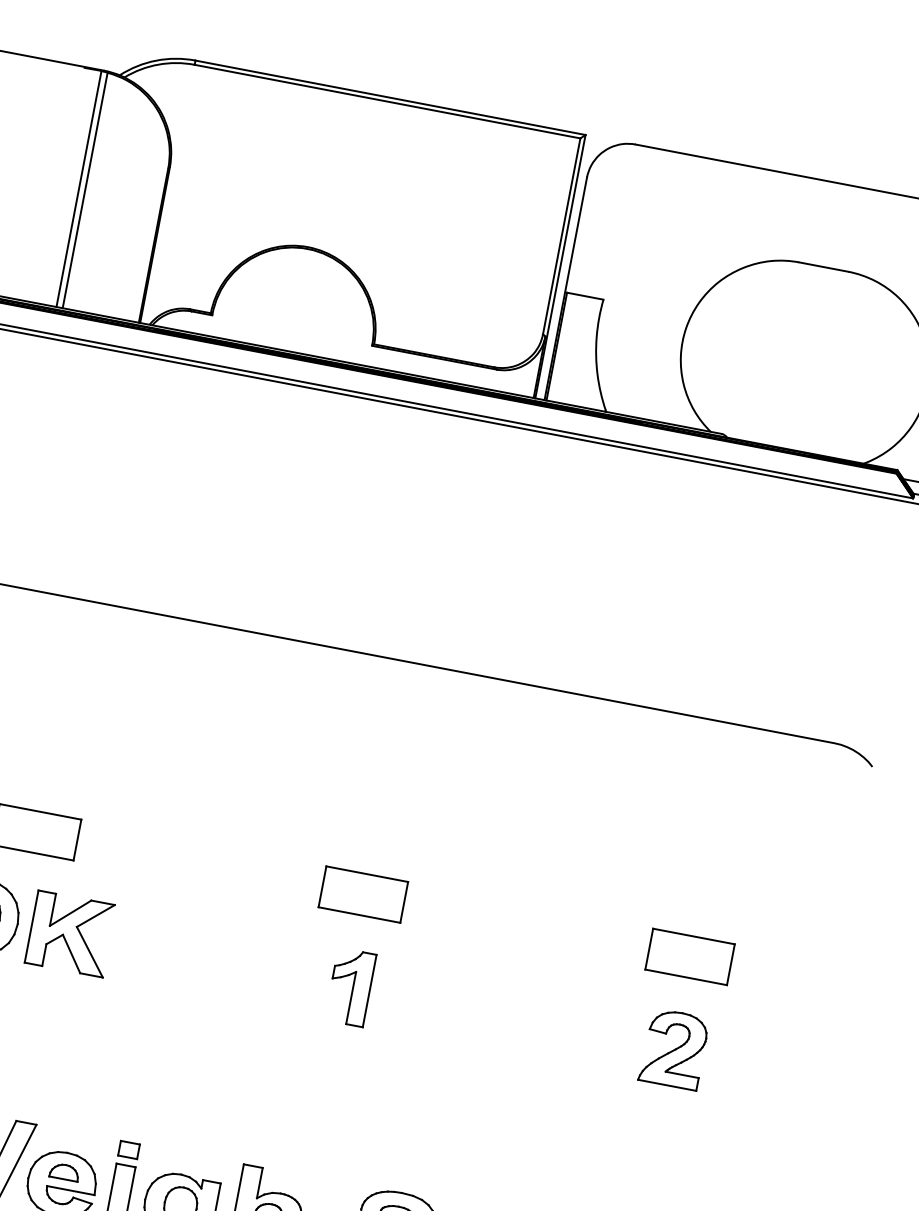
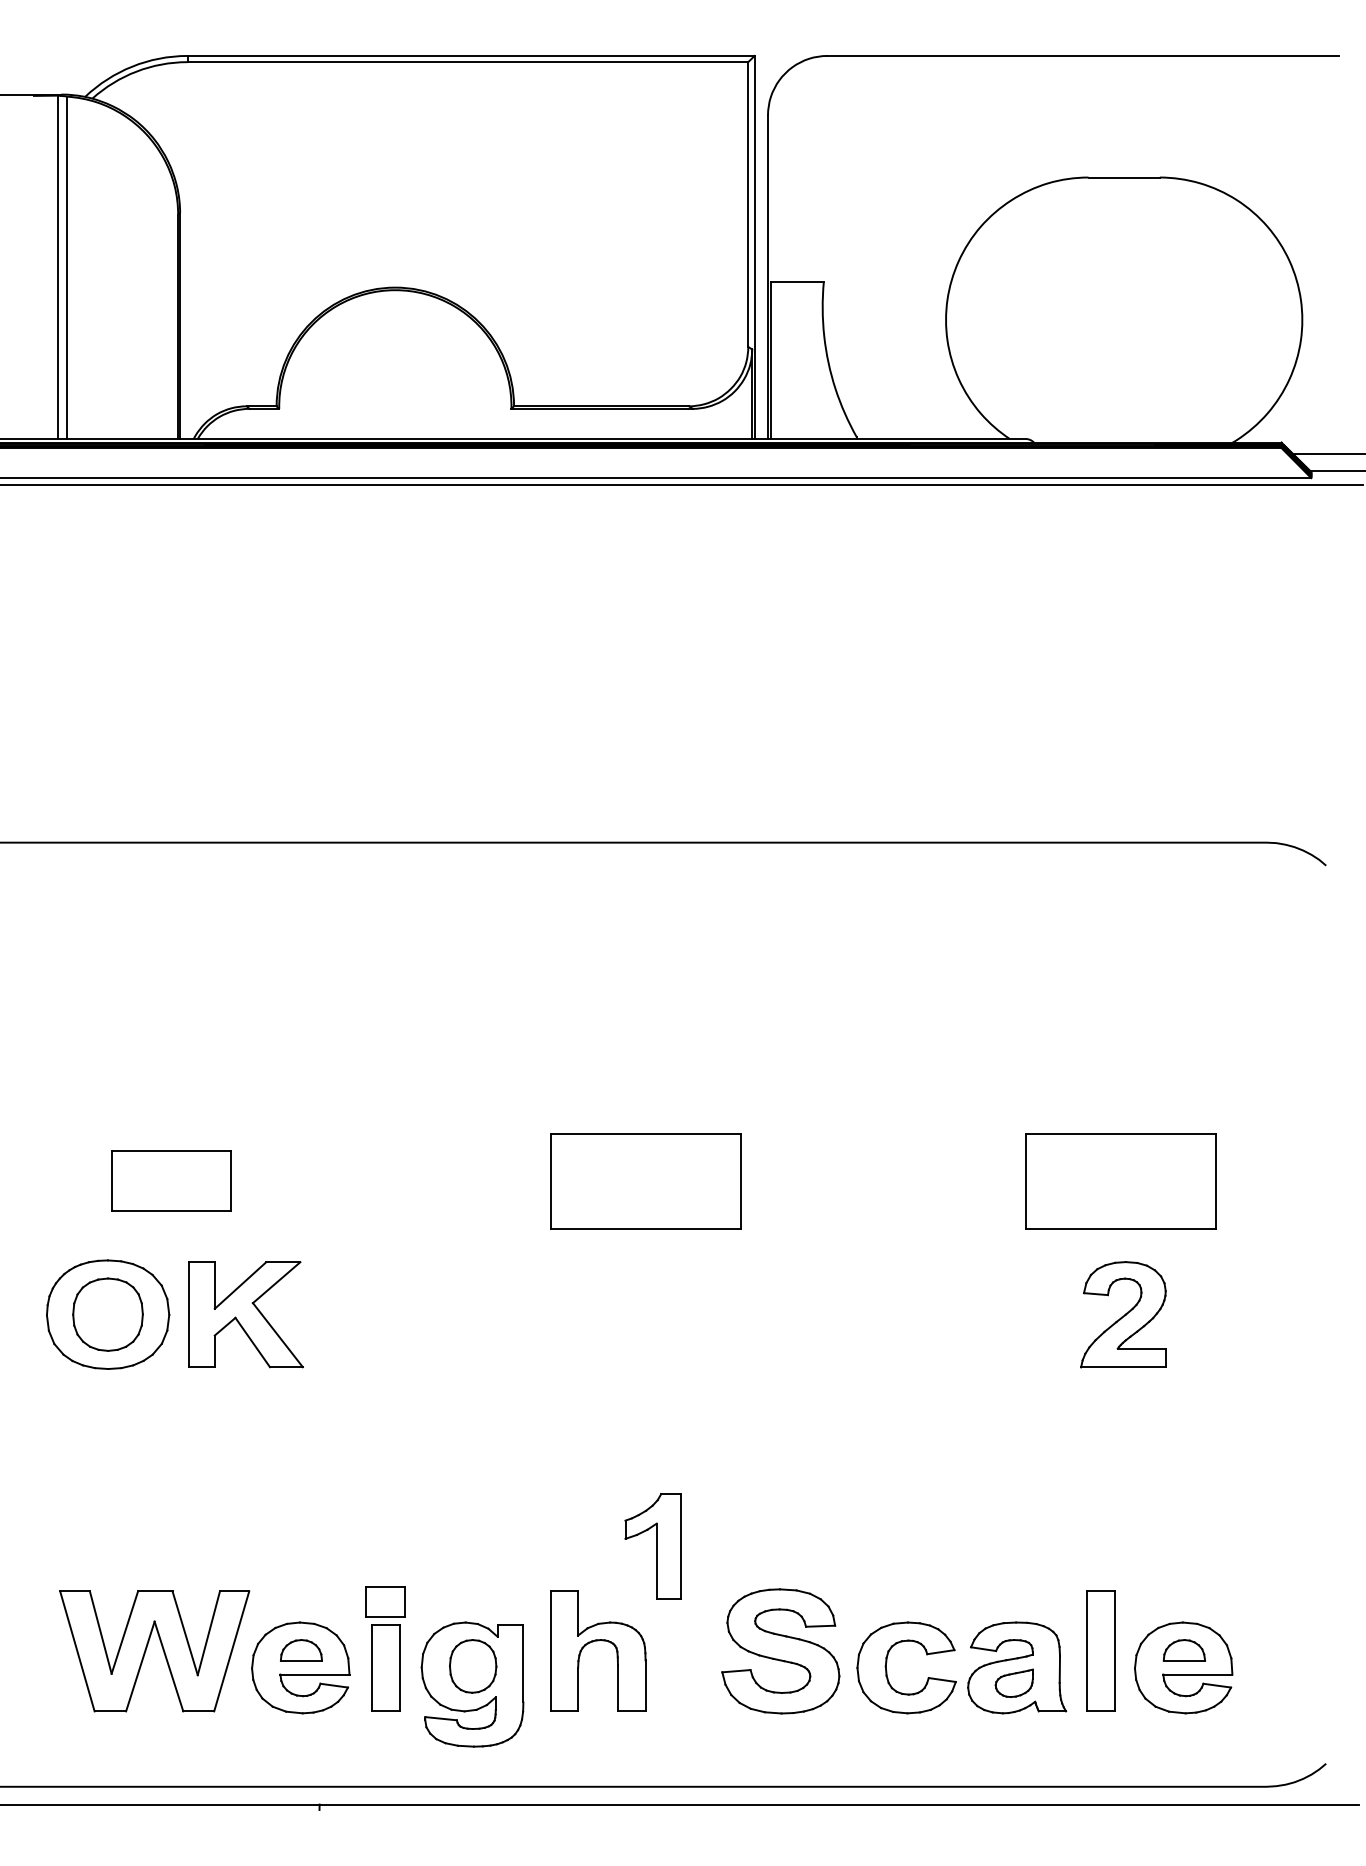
part: (363, 894) -> (646, 1180), size x1.6
part: (690, 956) -> (1121, 1180), size x1.6
part: (350, 987) -> (652, 1546), moved
part: (128, 1149) -> (385, 1601), size x1.4

